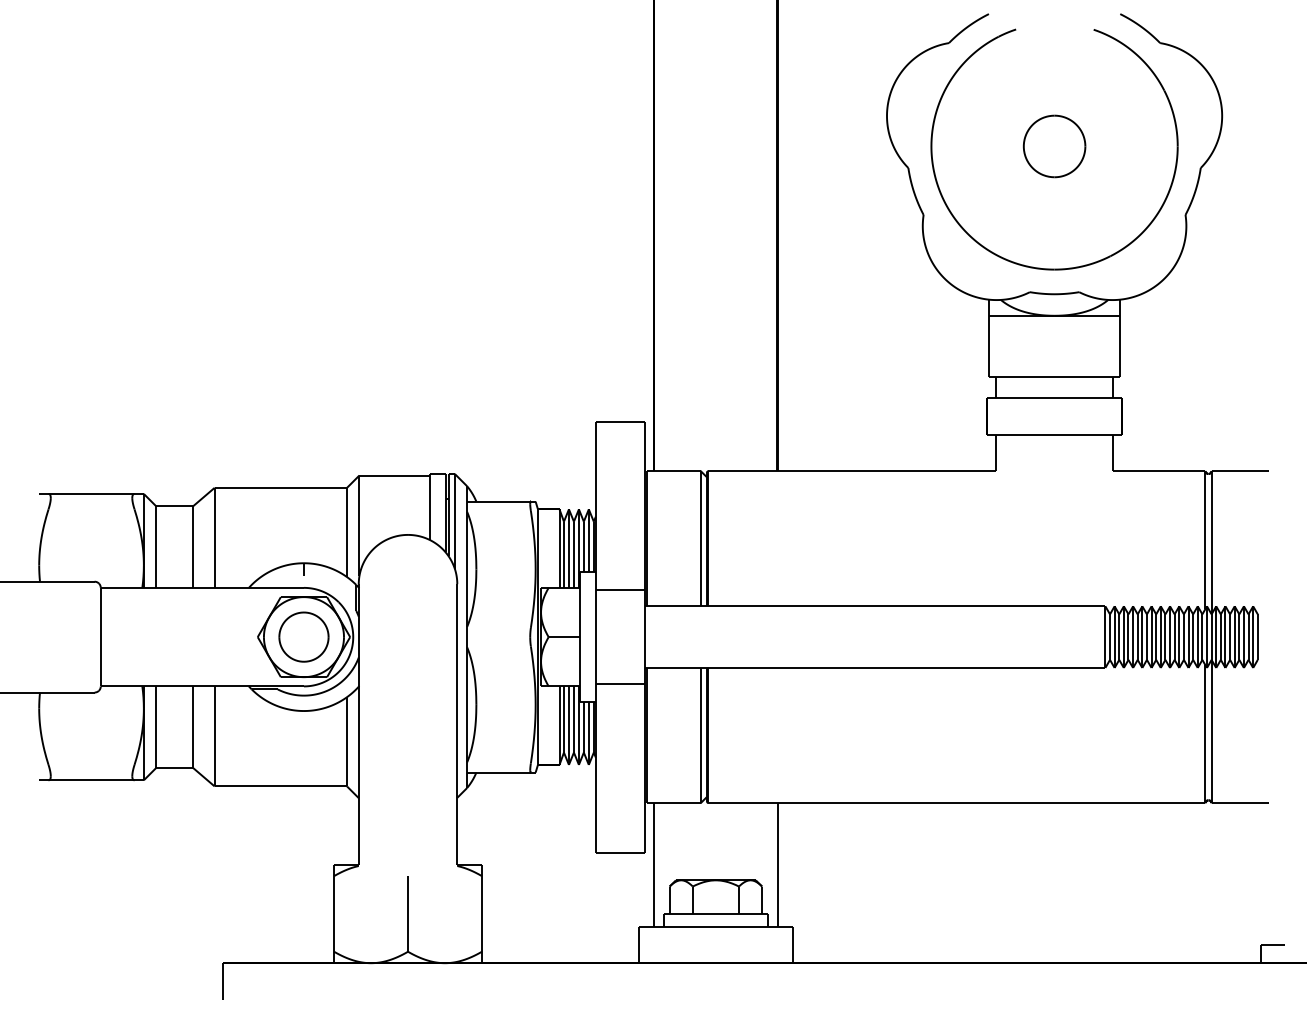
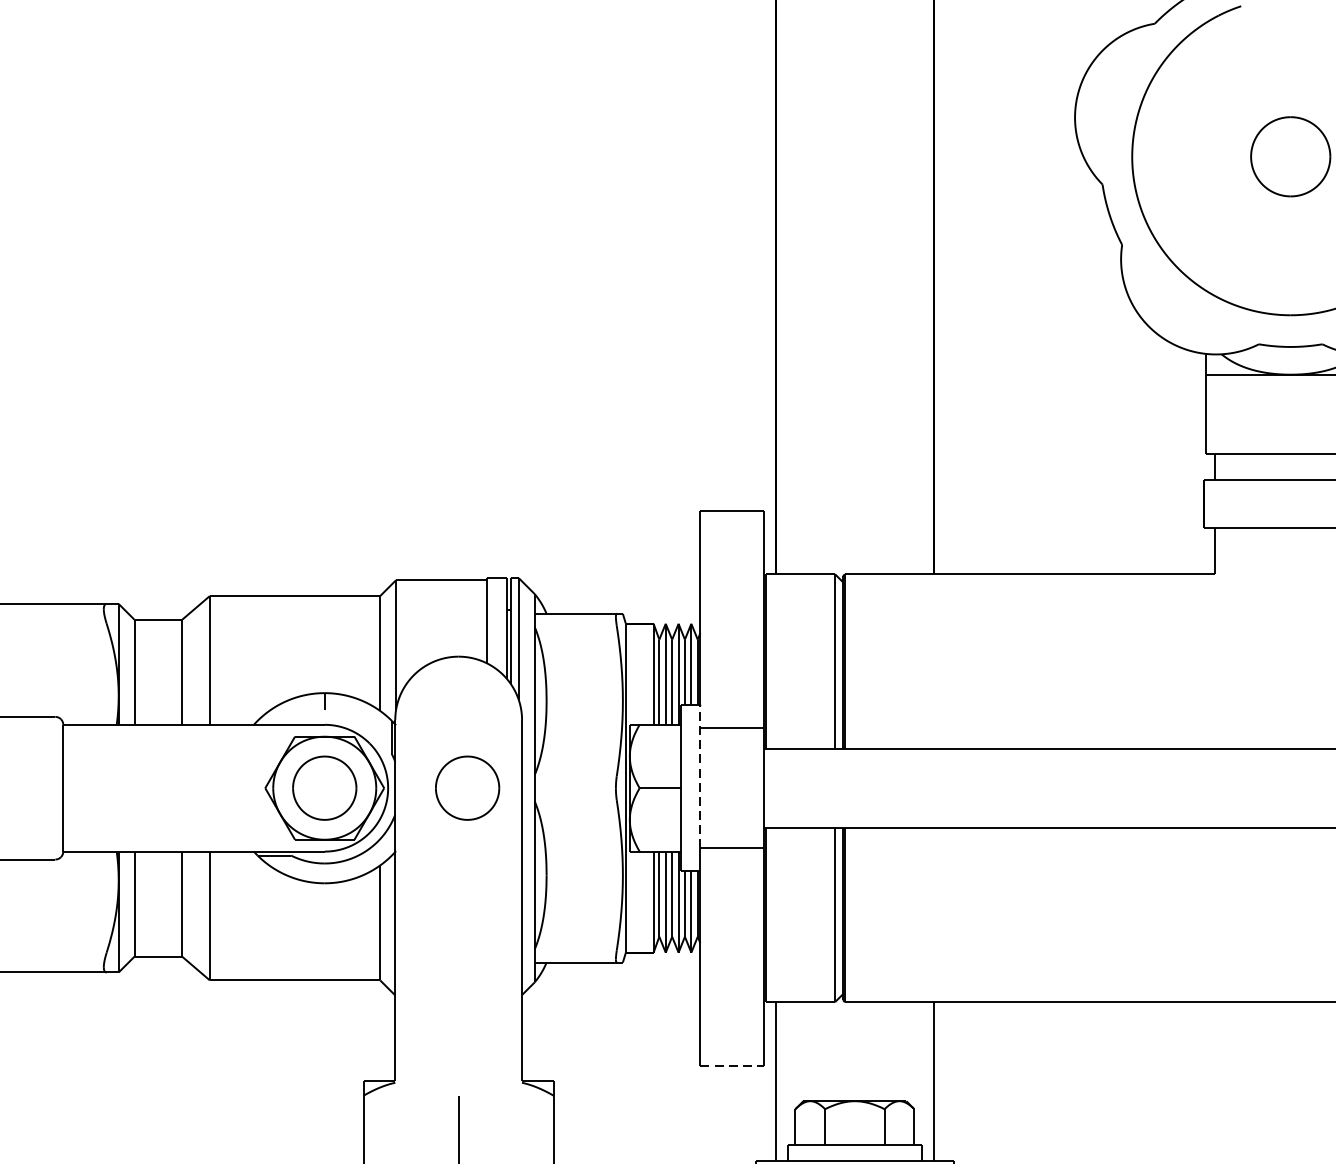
line: (595, 627) -> (699, 775), solid -> dashed
part: (414, 636) -> (466, 787), added
line: (620, 852) -> (732, 1065), solid -> dashed

